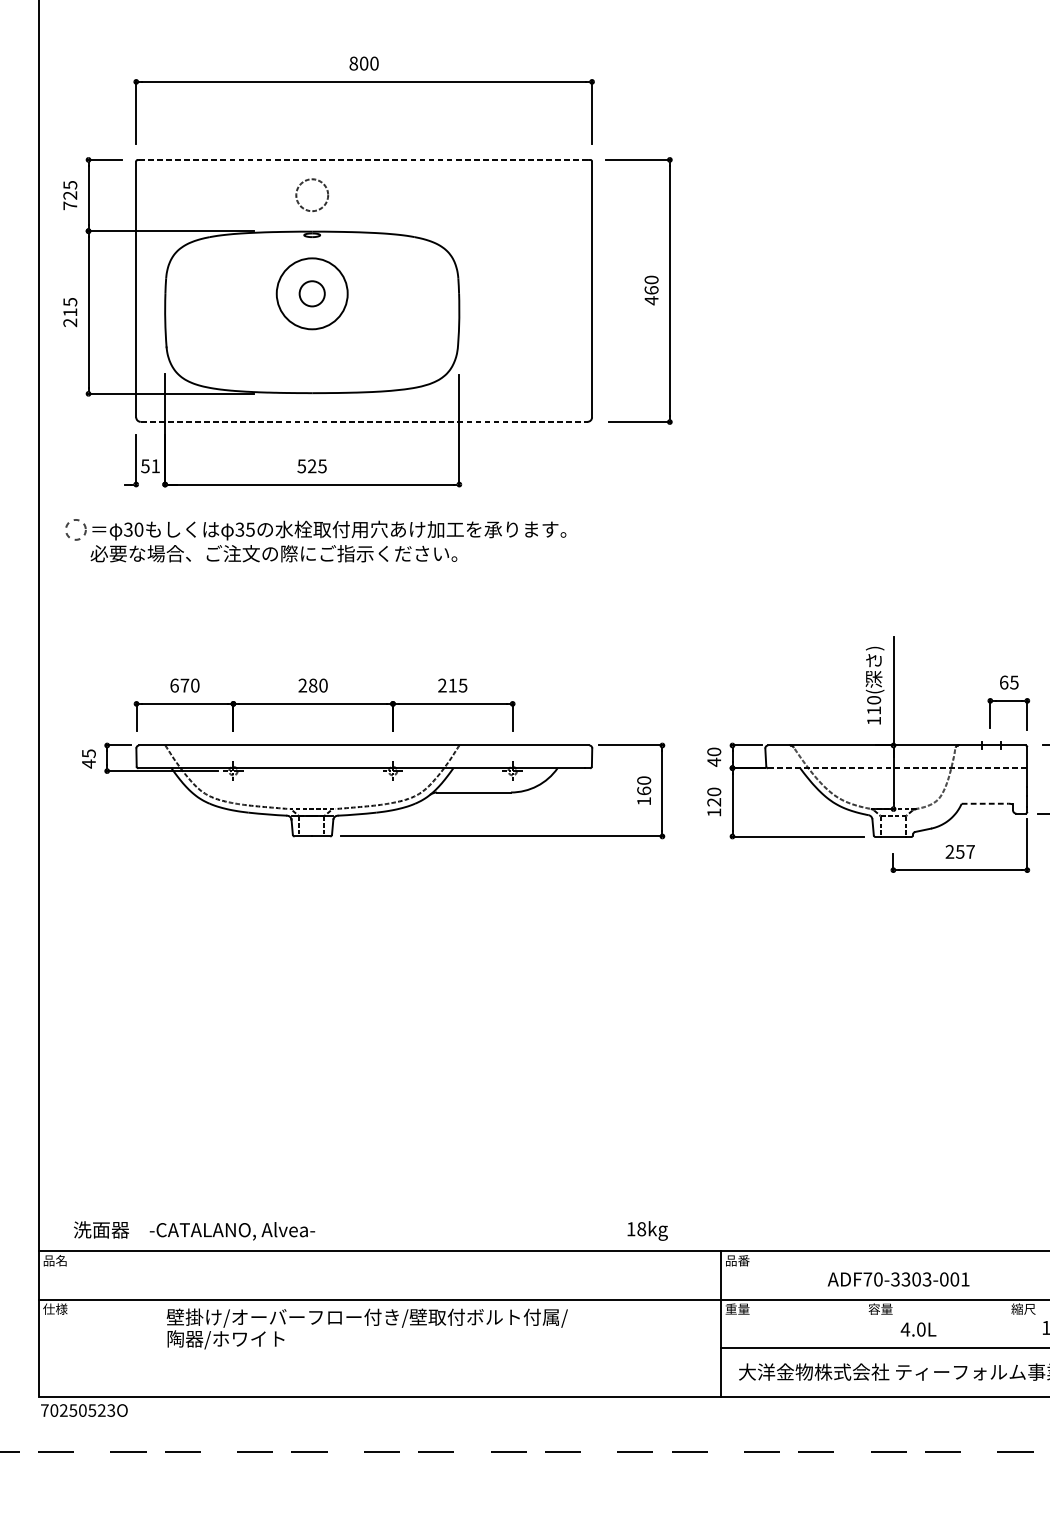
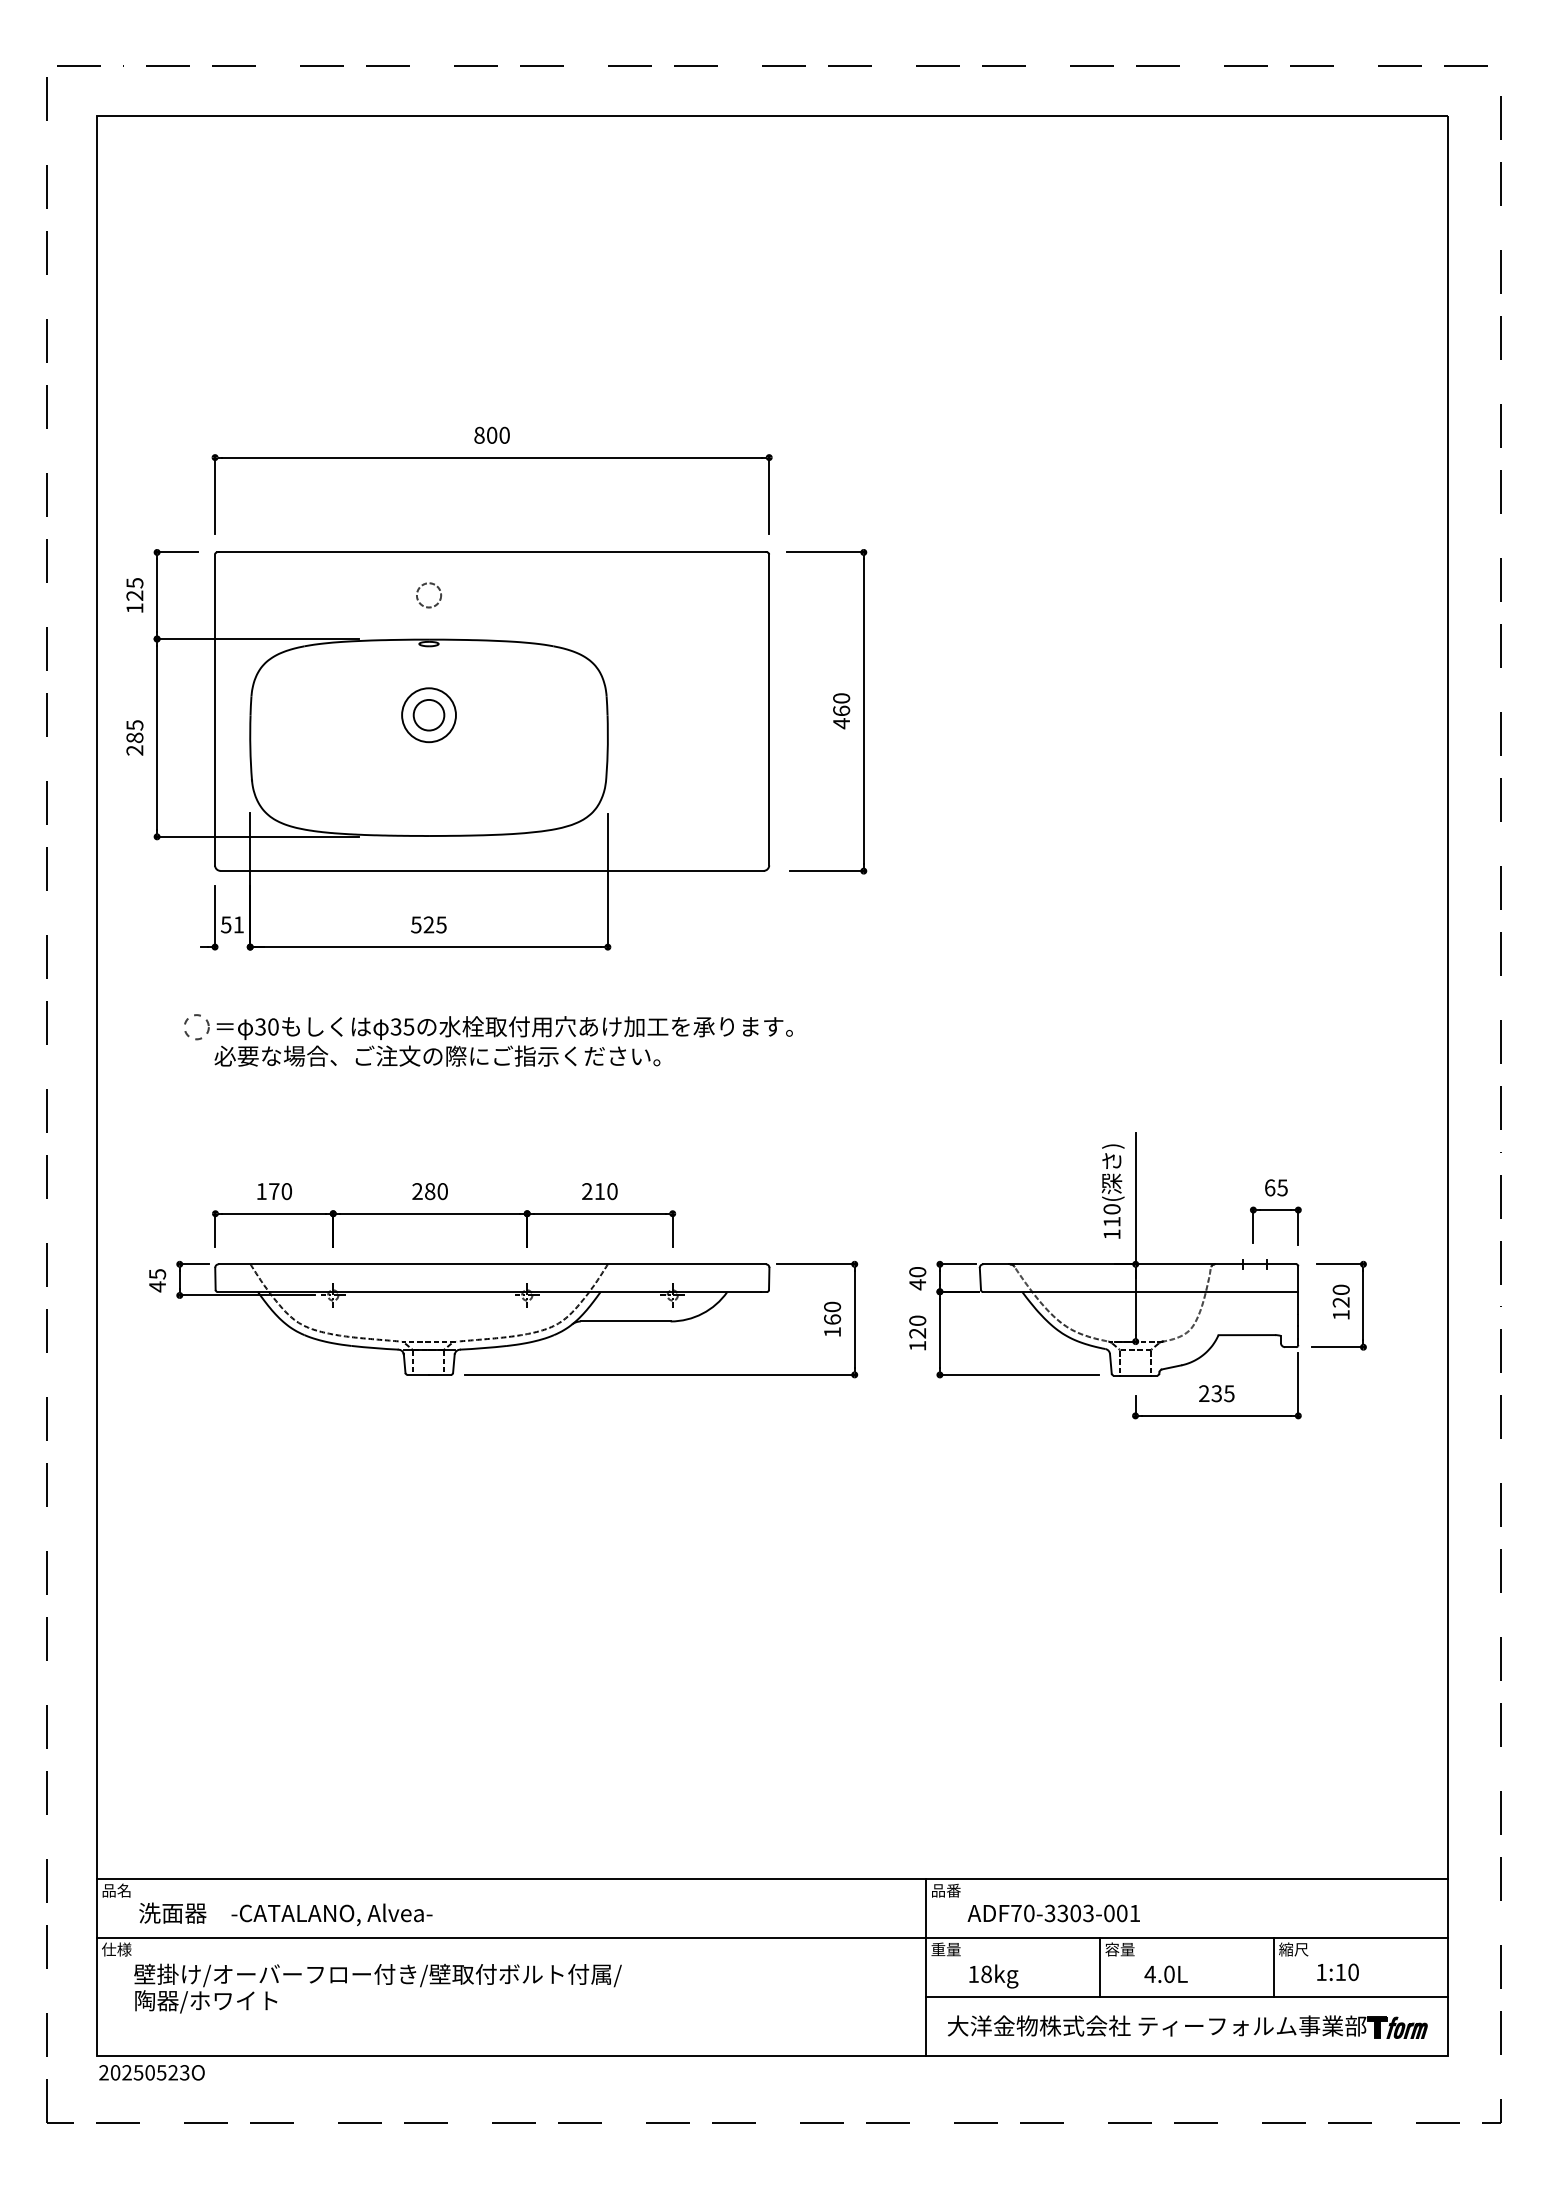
line: (364, 159) -> (492, 552), dashed -> solid
circle: (311, 195) -> (428, 595), size x0.62
text: (69, 206) -> (134, 608), 725 -> 125
circle: (311, 294) -> (428, 715), size x0.62
text: (69, 312) -> (134, 737), 215 -> 285
line: (364, 421) -> (492, 870), dashed -> solid
part: (314, 535) -> (486, 1034), moved
text: (174, 685) -> (261, 1191), 670 -> 170
text: (463, 685) -> (612, 1191), 215 -> 210
line: (897, 768) -> (1140, 1292), dashed -> solid
line: (985, 804) -> (1247, 1335), dashed -> solid
text: (965, 851) -> (1223, 1393), 257 -> 235
text: (194, 1230) -> (285, 1914), moved
text: (647, 1230) -> (993, 1976), moved
text: (898, 1279) -> (1053, 1913), moved
line: (863, 1323) -> (1099, 1967), added
line: (1006, 1323) -> (1273, 1967), added
text: (366, 1328) -> (377, 1988), moved
text: (44, 1410) -> (103, 2072), 70250523O -> 20250523O

